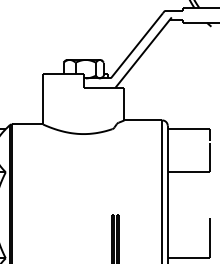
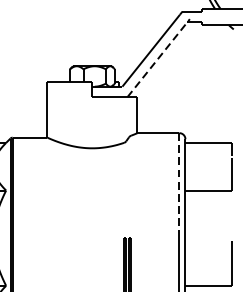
line: (143, 52) -> (158, 58), solid -> dashed
line: (162, 167) -> (179, 185), solid -> dashed

